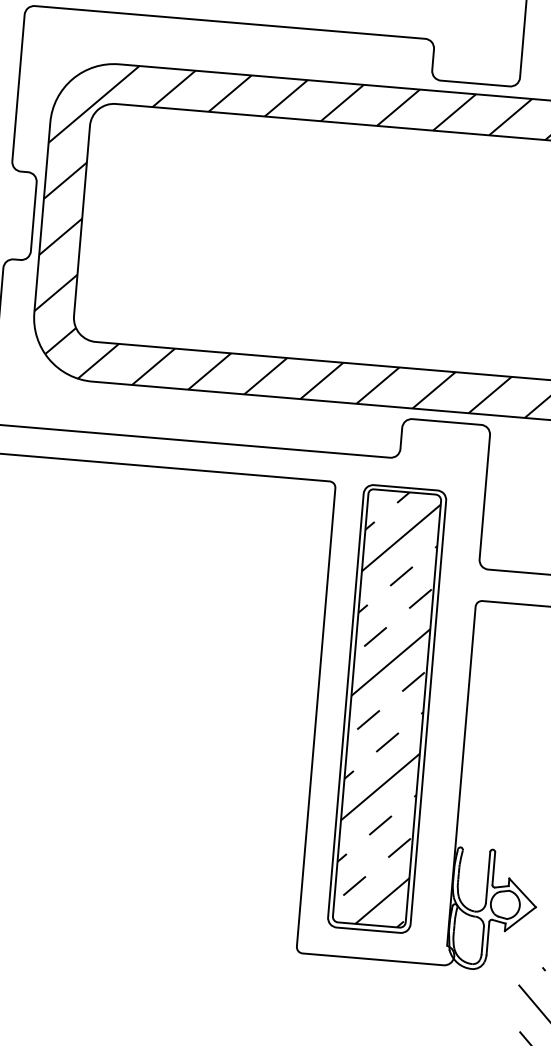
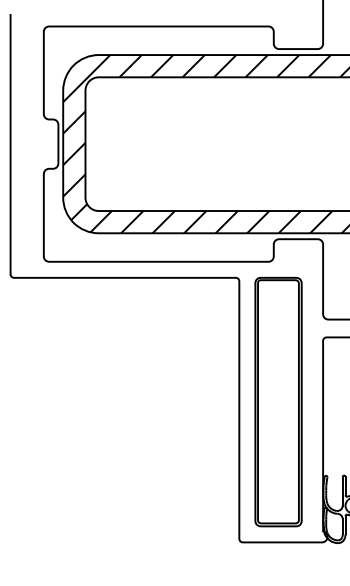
hatch: (387, 707) -> (278, 401), removed

